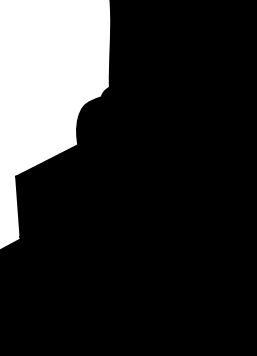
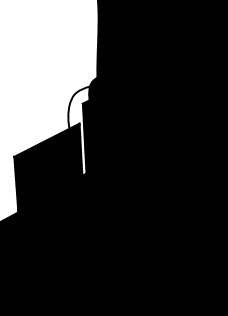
fill: (89, 149) -> (79, 132), removed

